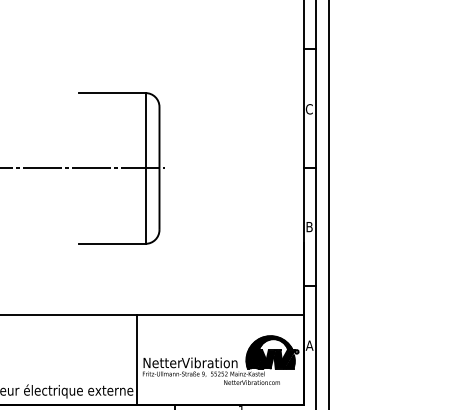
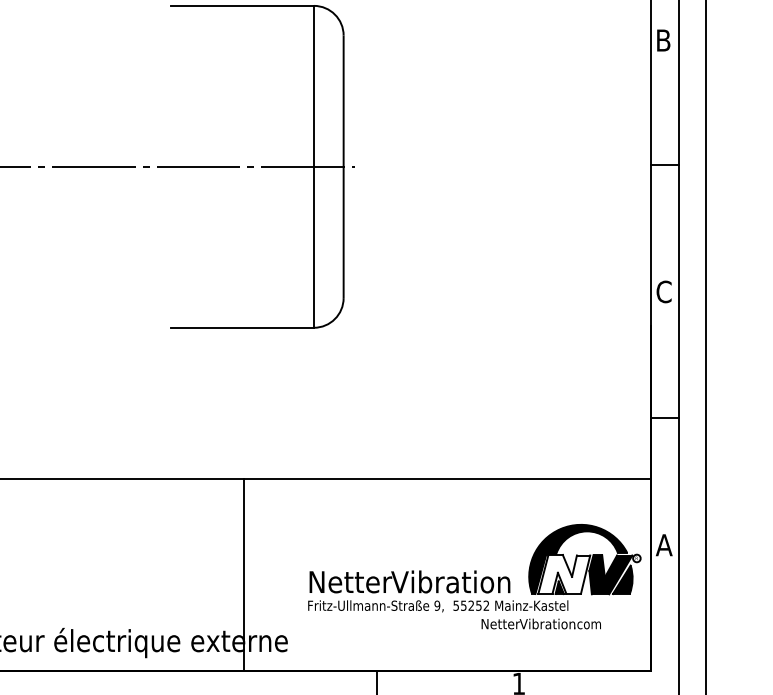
text: (308, 109) -> (661, 40), C -> B
text: (309, 226) -> (663, 290), B -> C
line: (136, 359) -> (243, 574), moved
fill: (262, 359) -> (563, 574), removed

